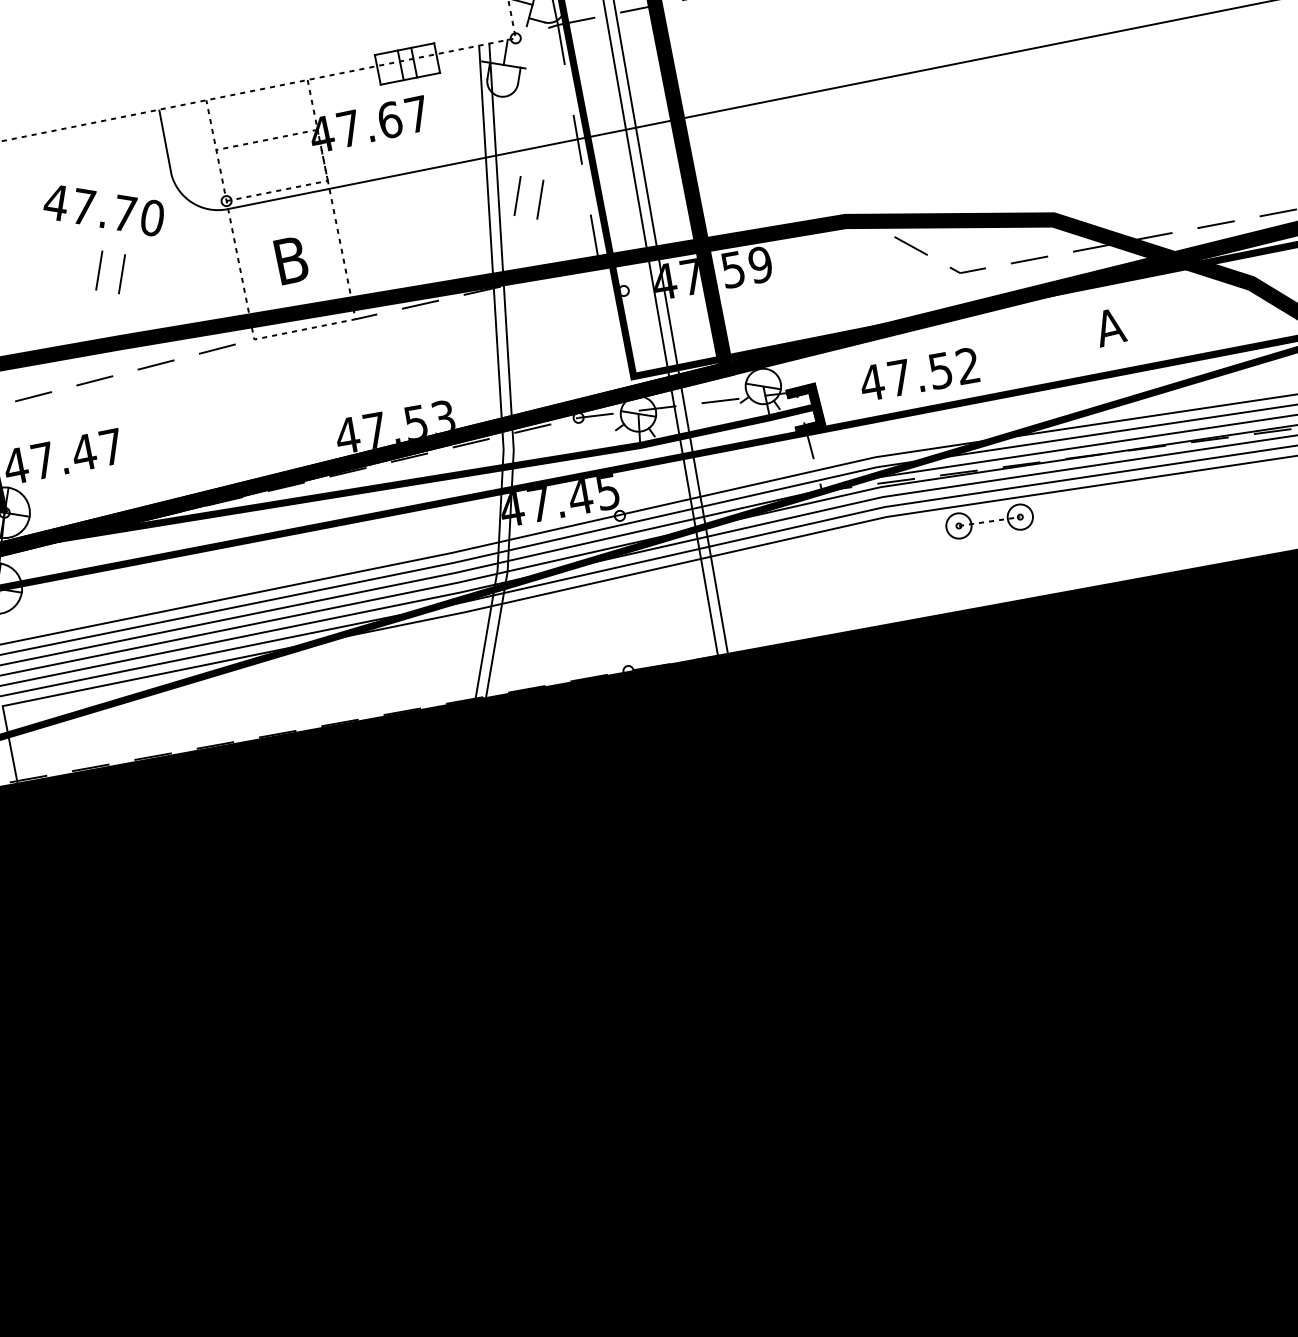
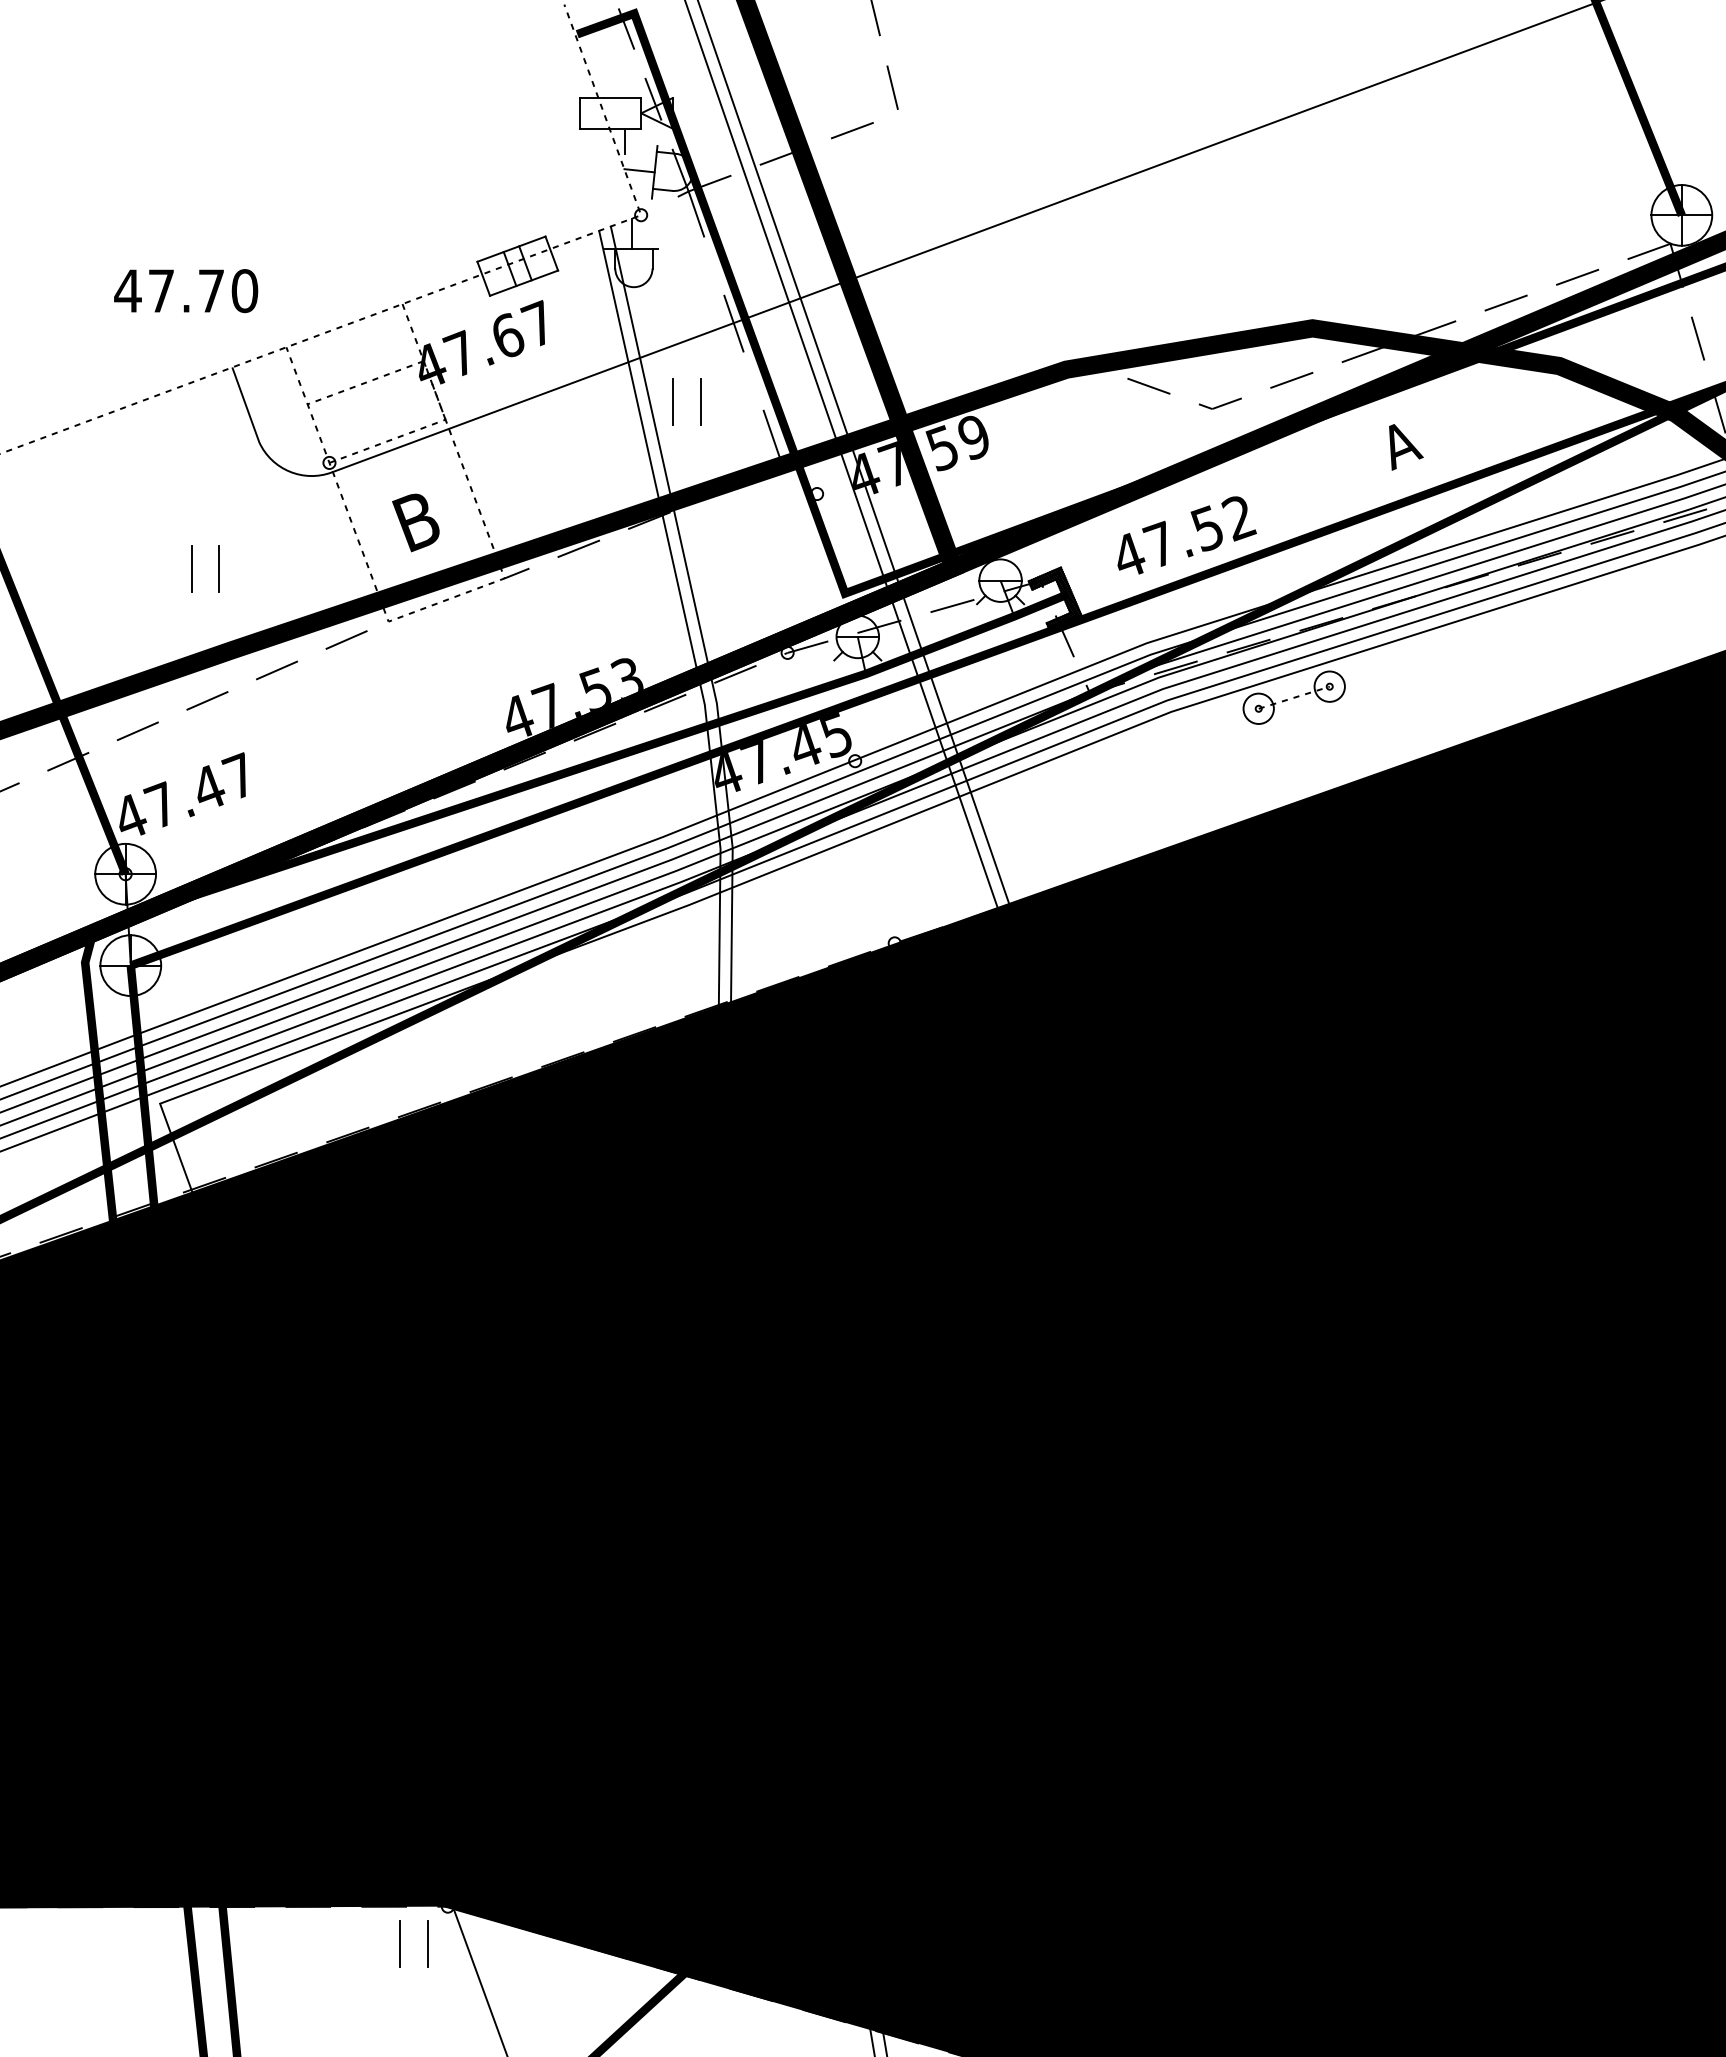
text: (104, 210) -> (186, 291), moved

